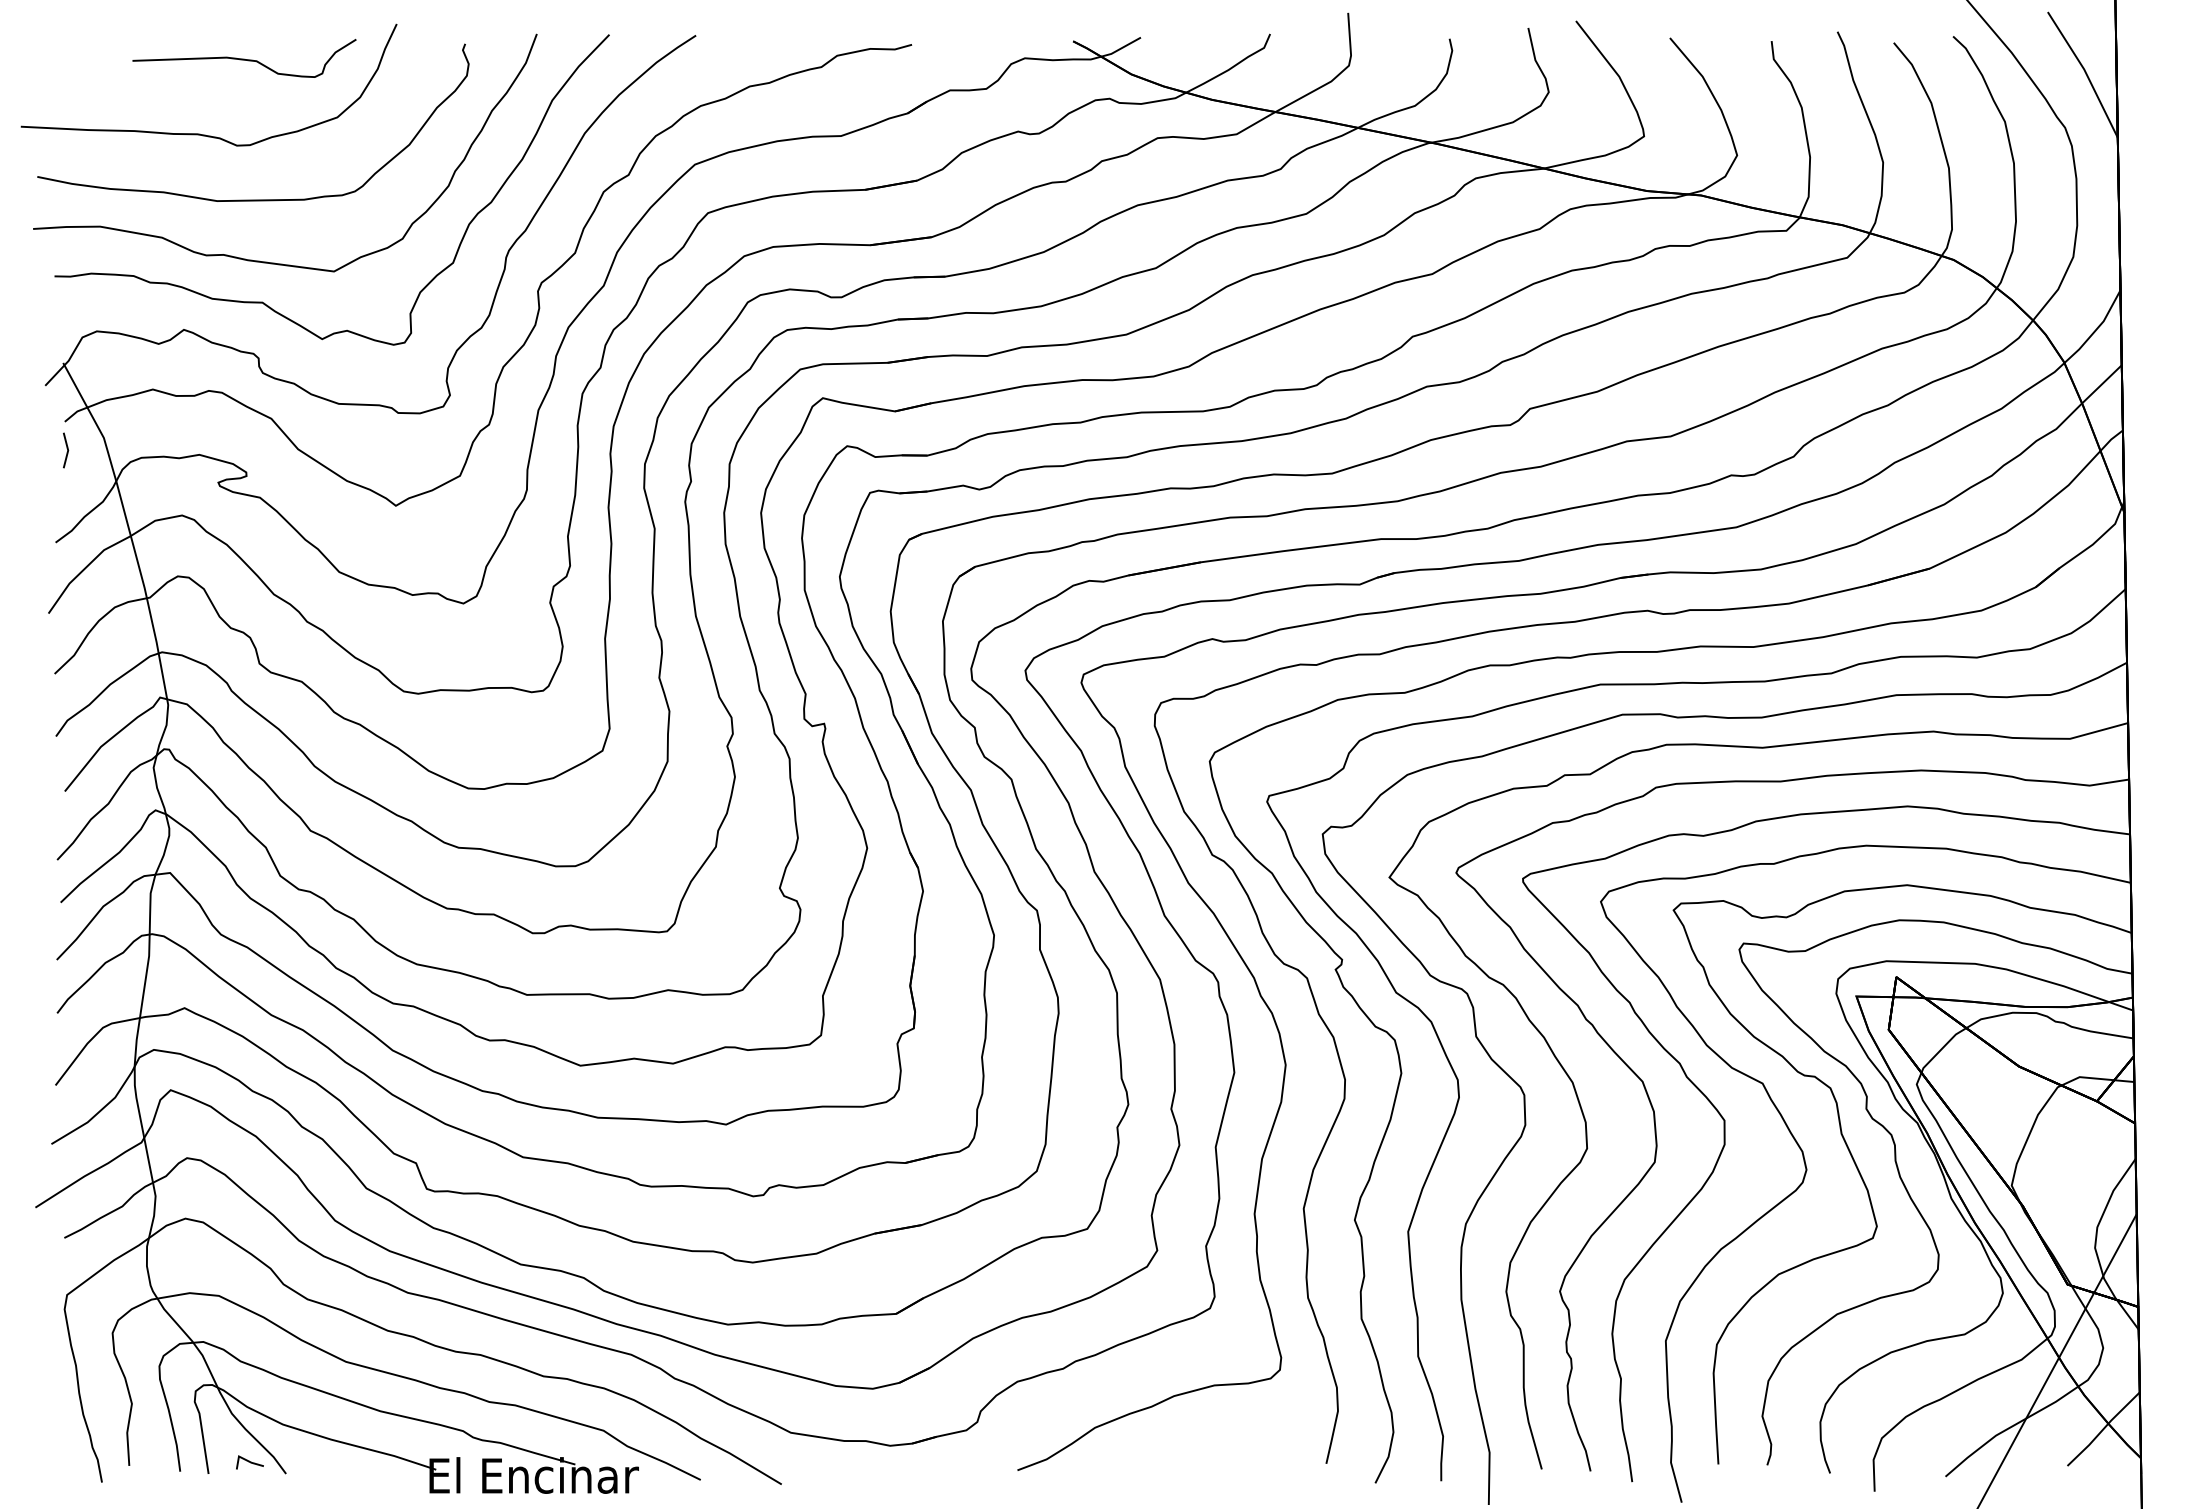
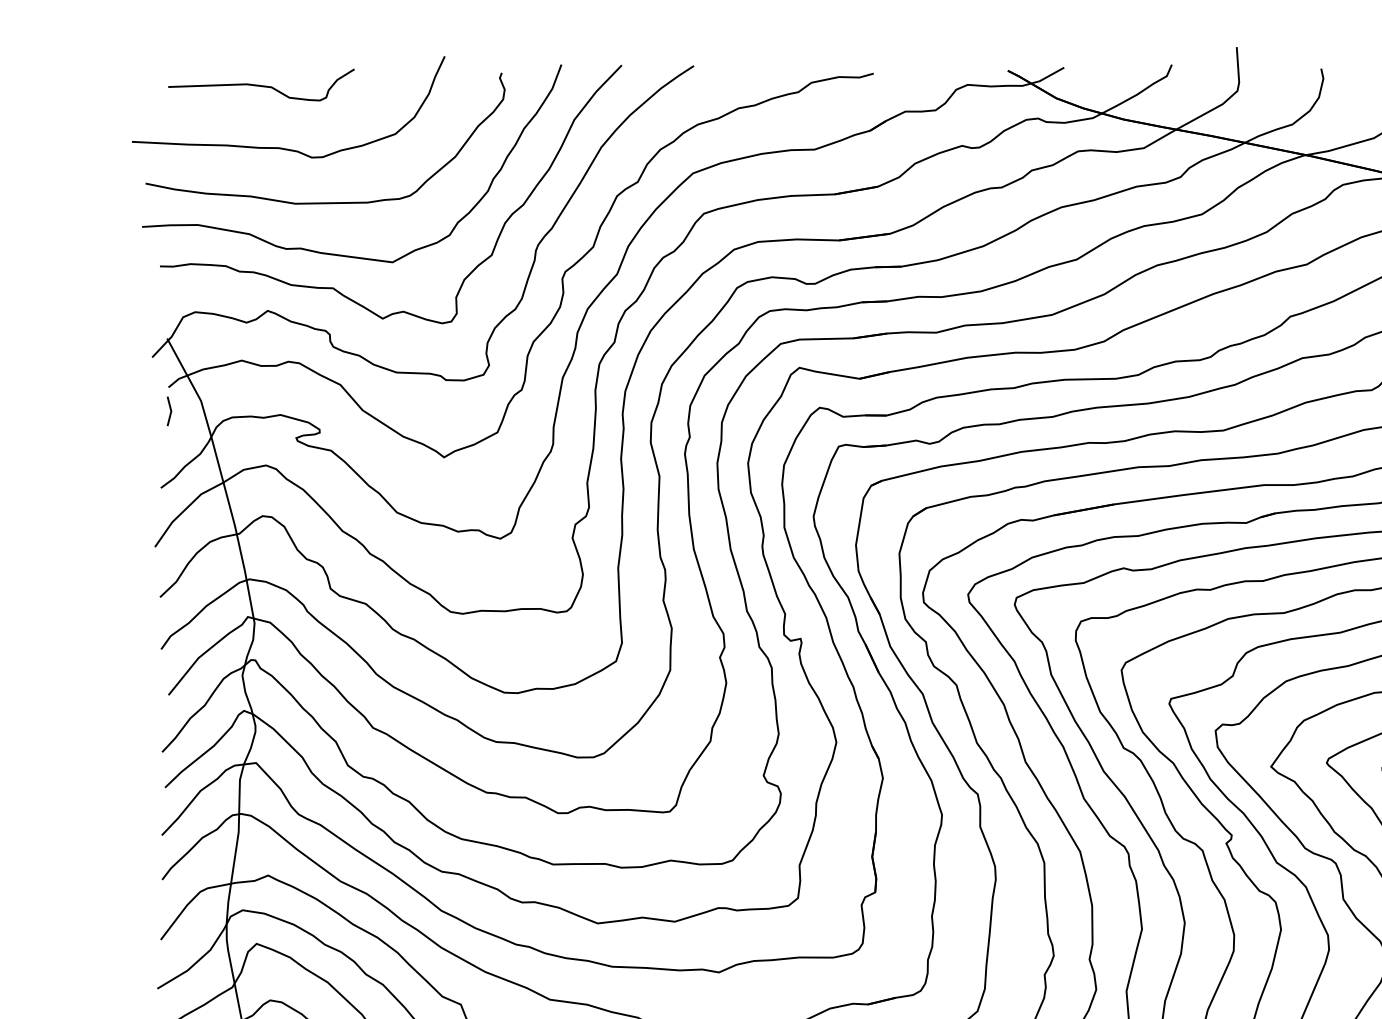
curve: (244, 58) -> (261, 85), moved

